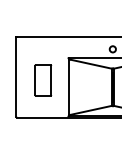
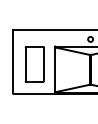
part: (42, 80) -> (34, 64), size x1.43

